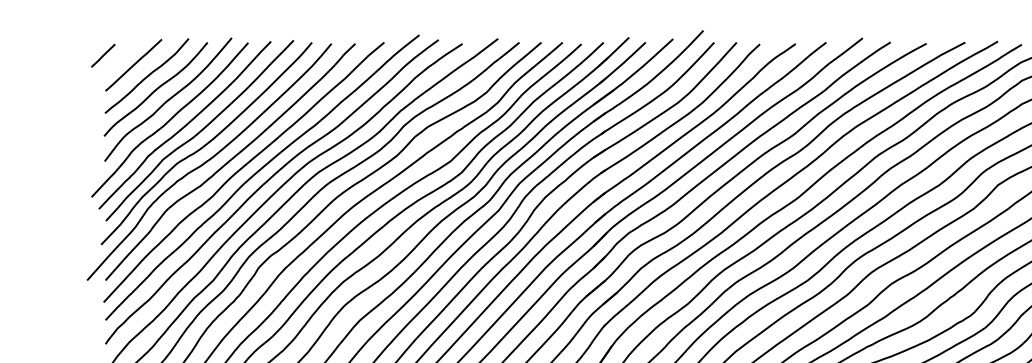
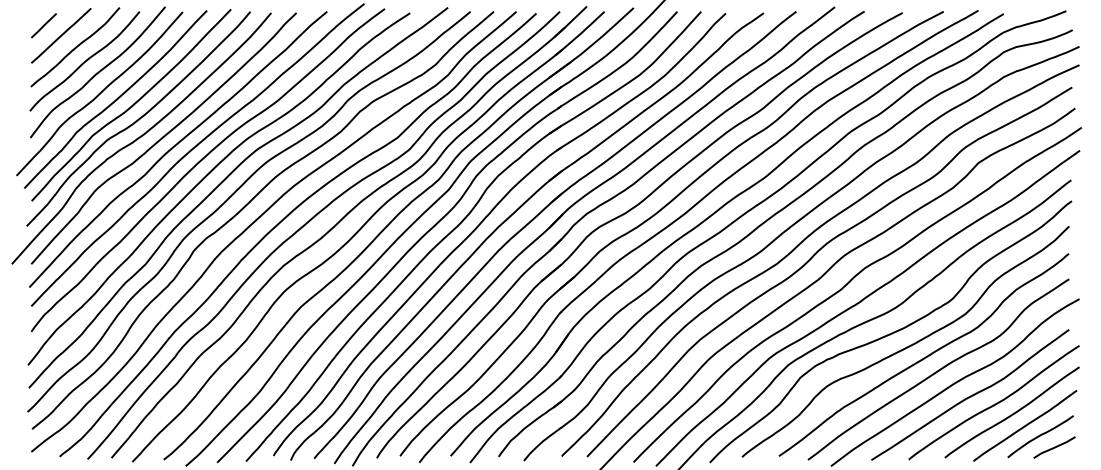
line: (102, 55) -> (43, 25), moved

